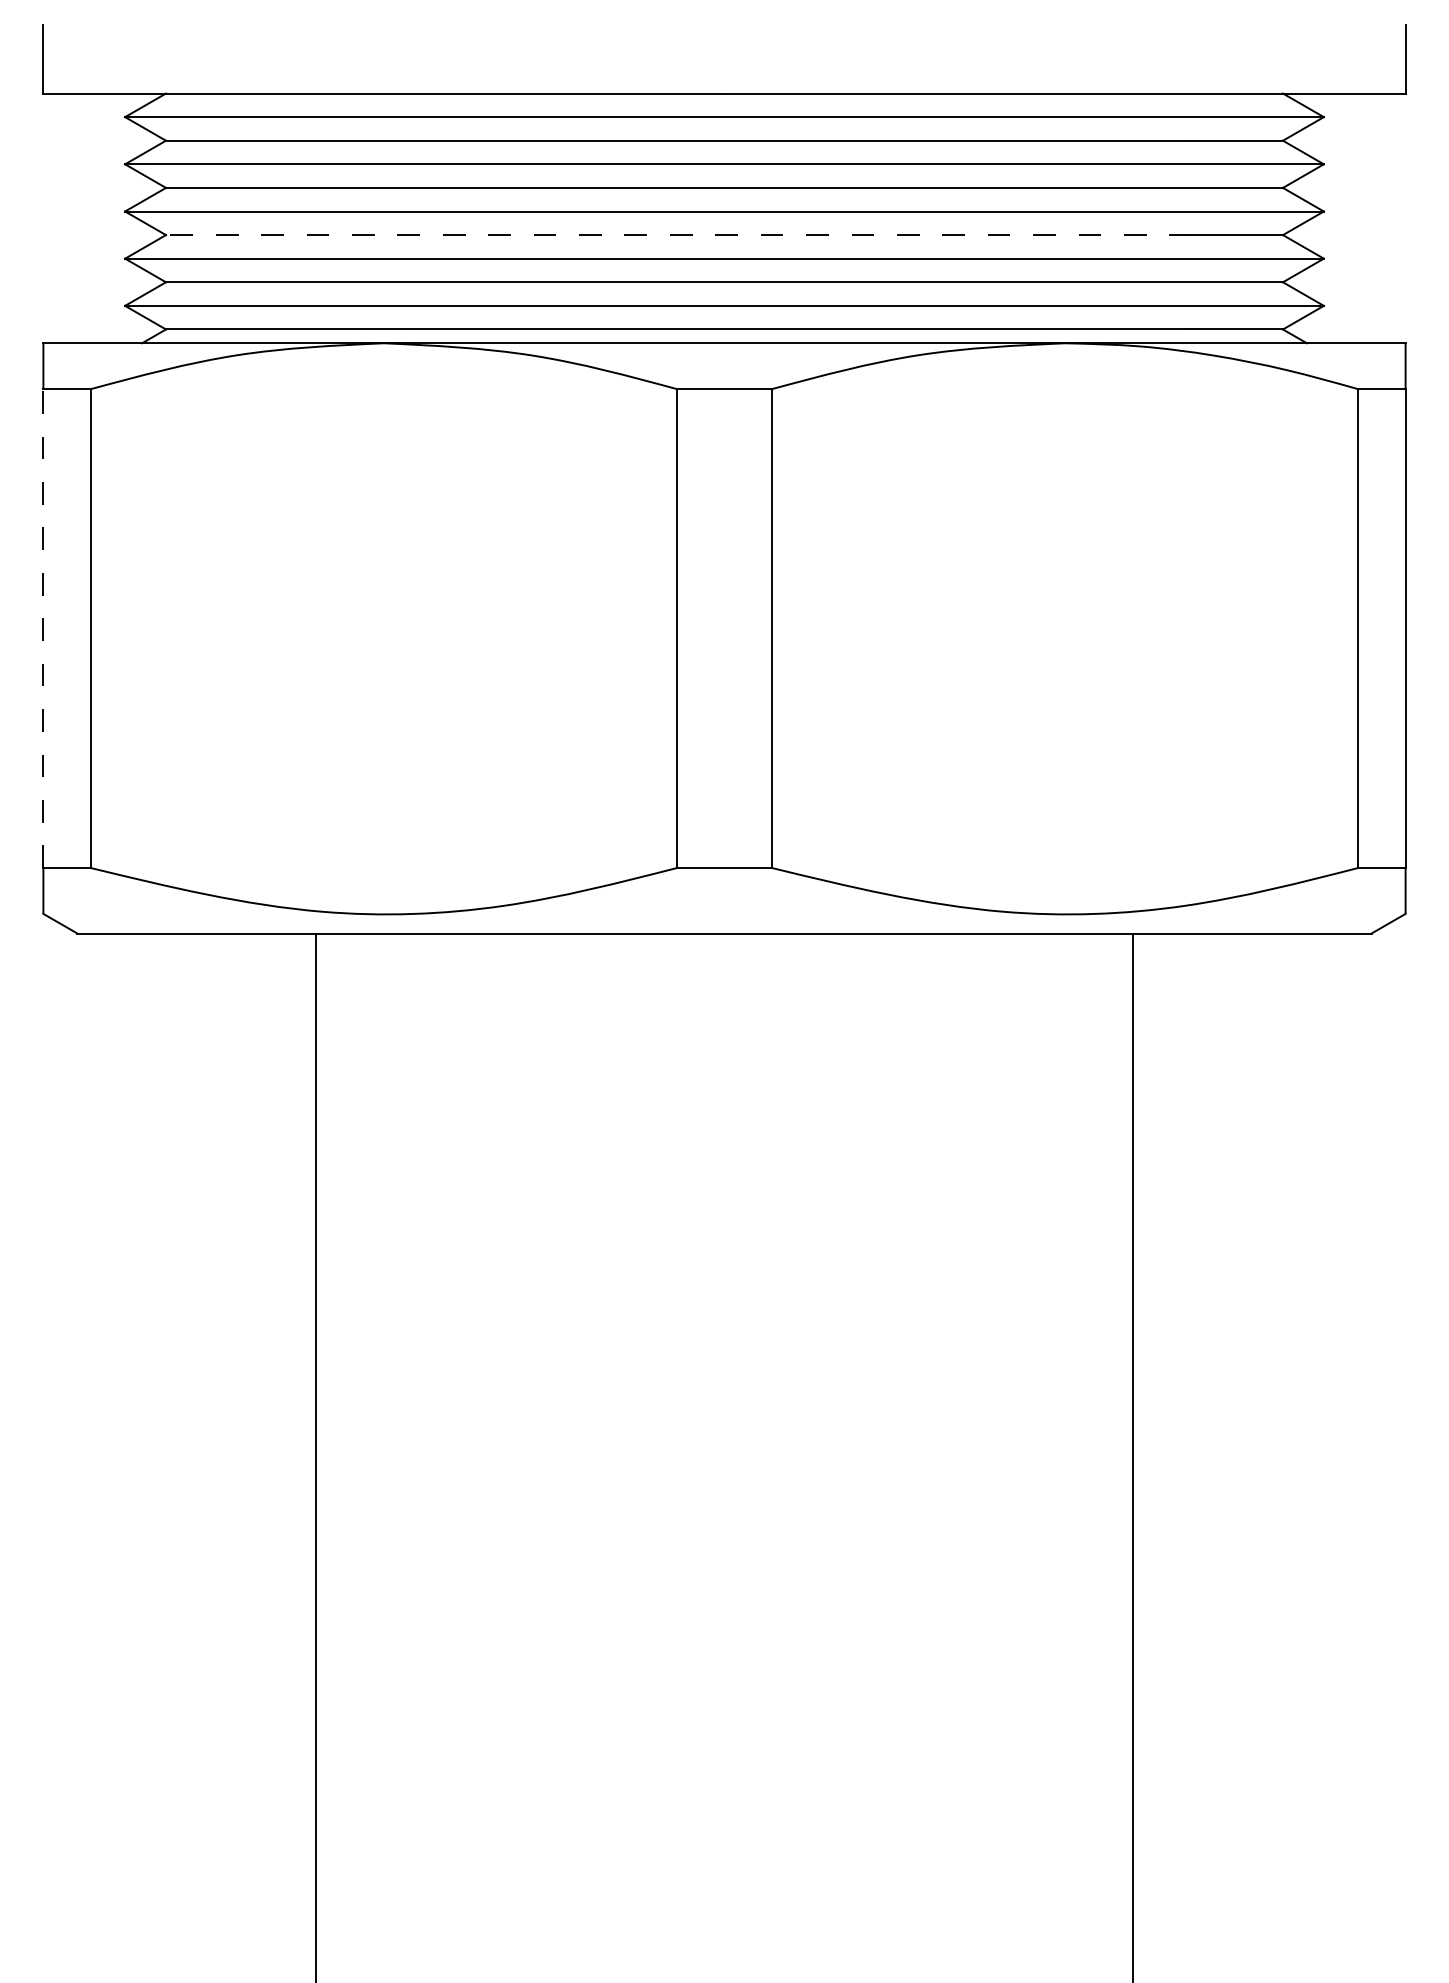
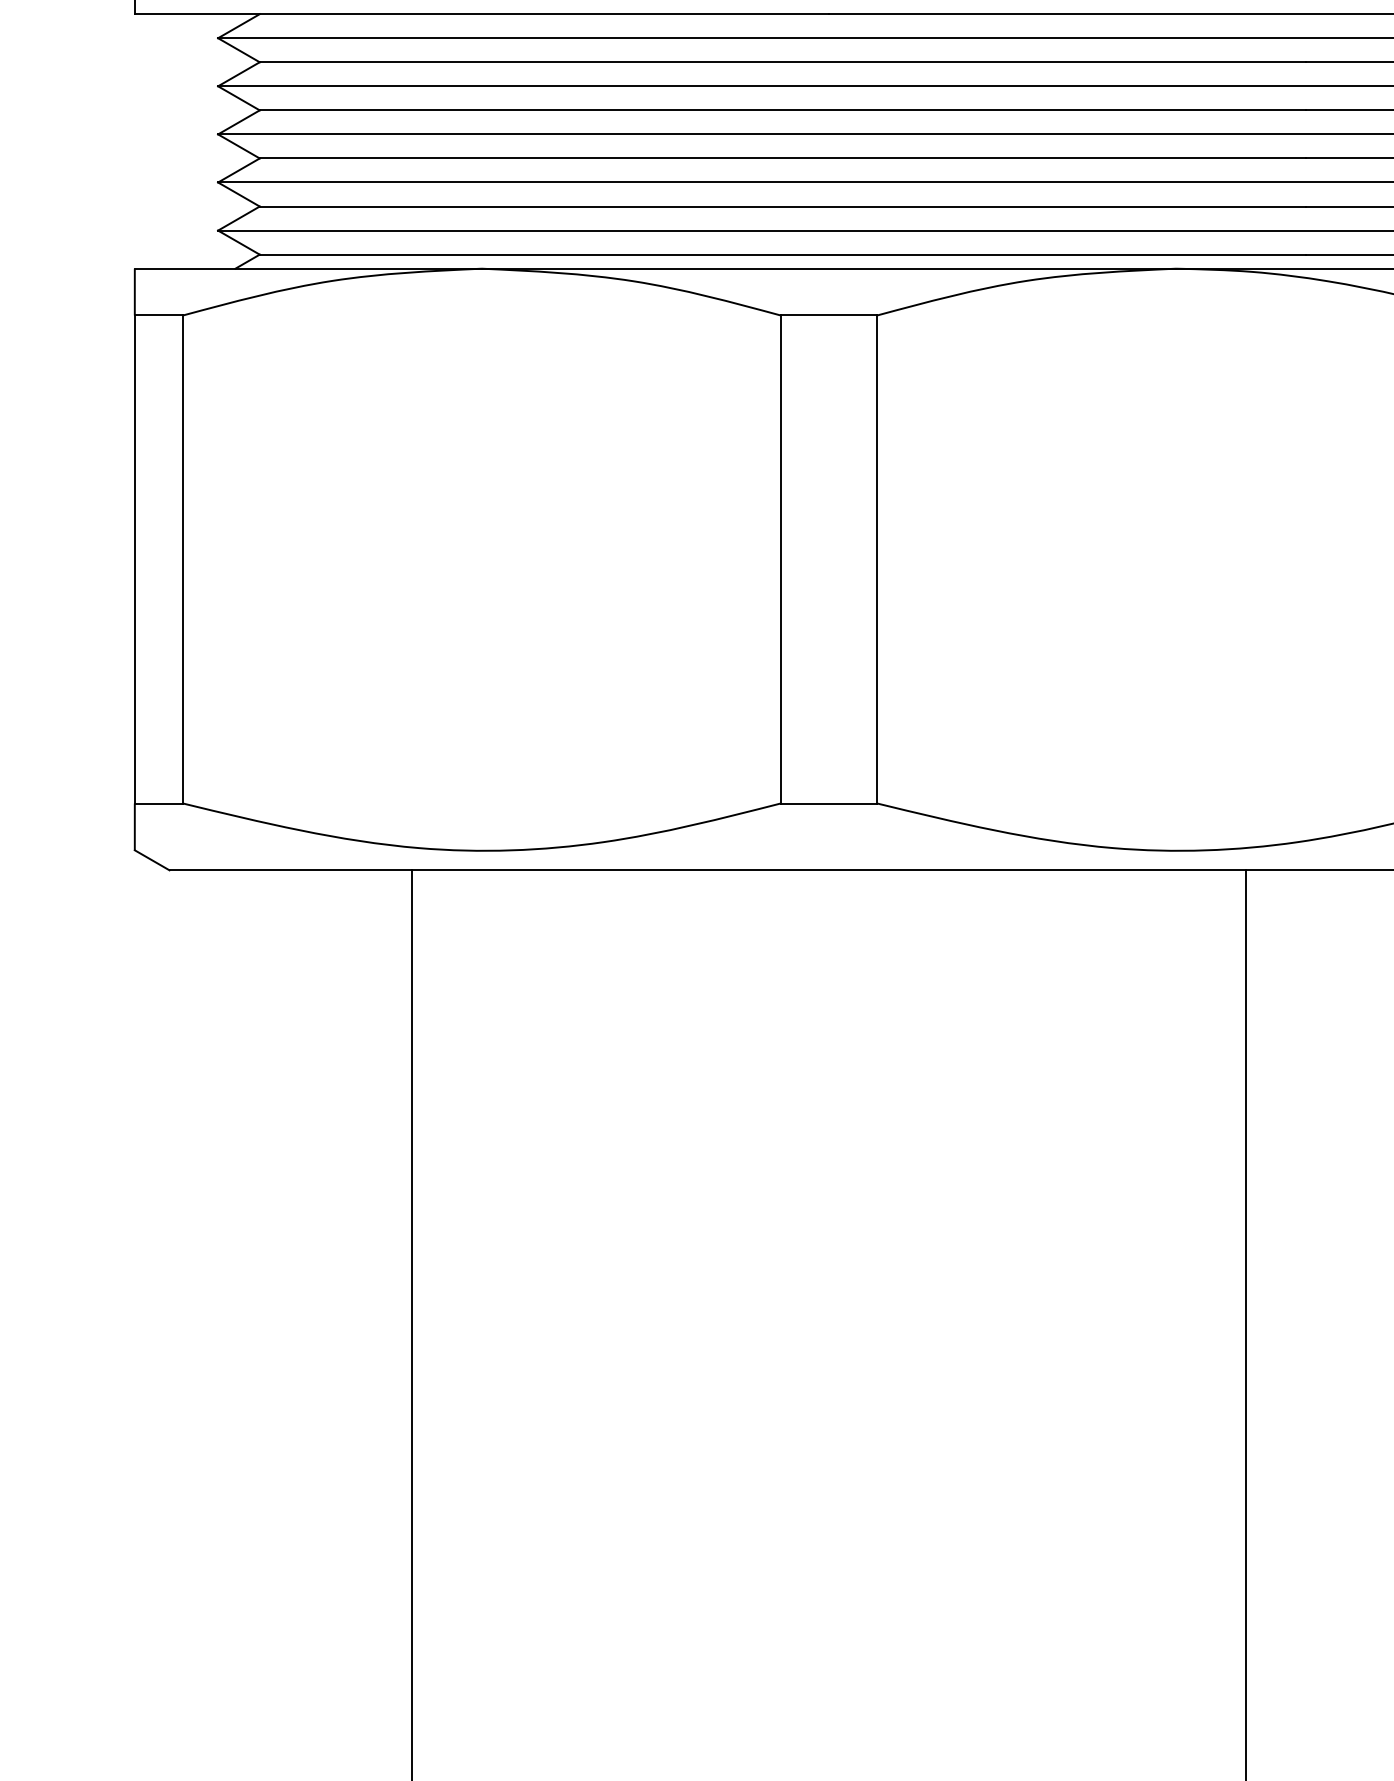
line: (678, 235) -> (782, 158), dashed -> solid
line: (43, 628) -> (134, 559), dashed -> solid

